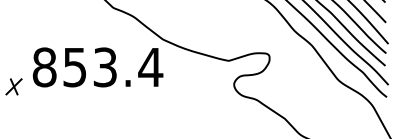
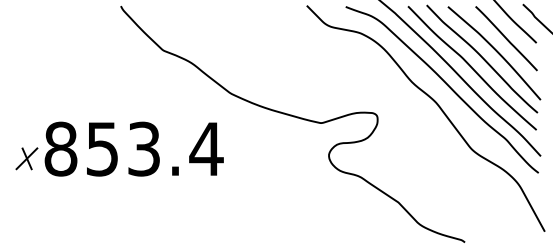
text: (97, 66) -> (133, 148), moved

